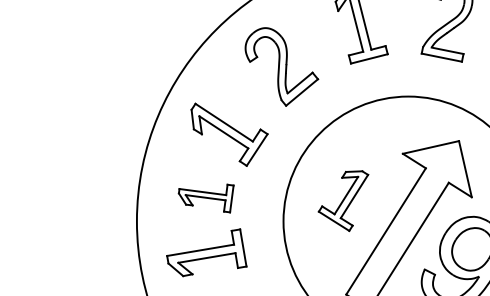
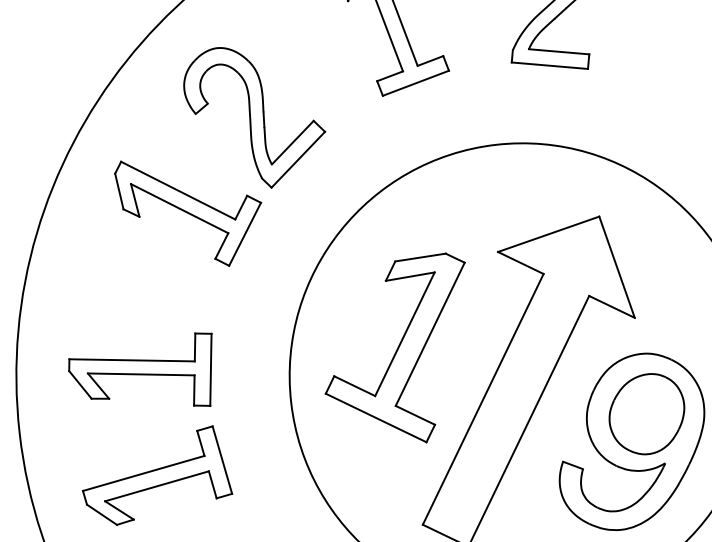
part: (229, 134) -> (190, 211), moved
part: (206, 198) -> (143, 376), size x1.43
part: (343, 200) -> (397, 351), size x1.67

